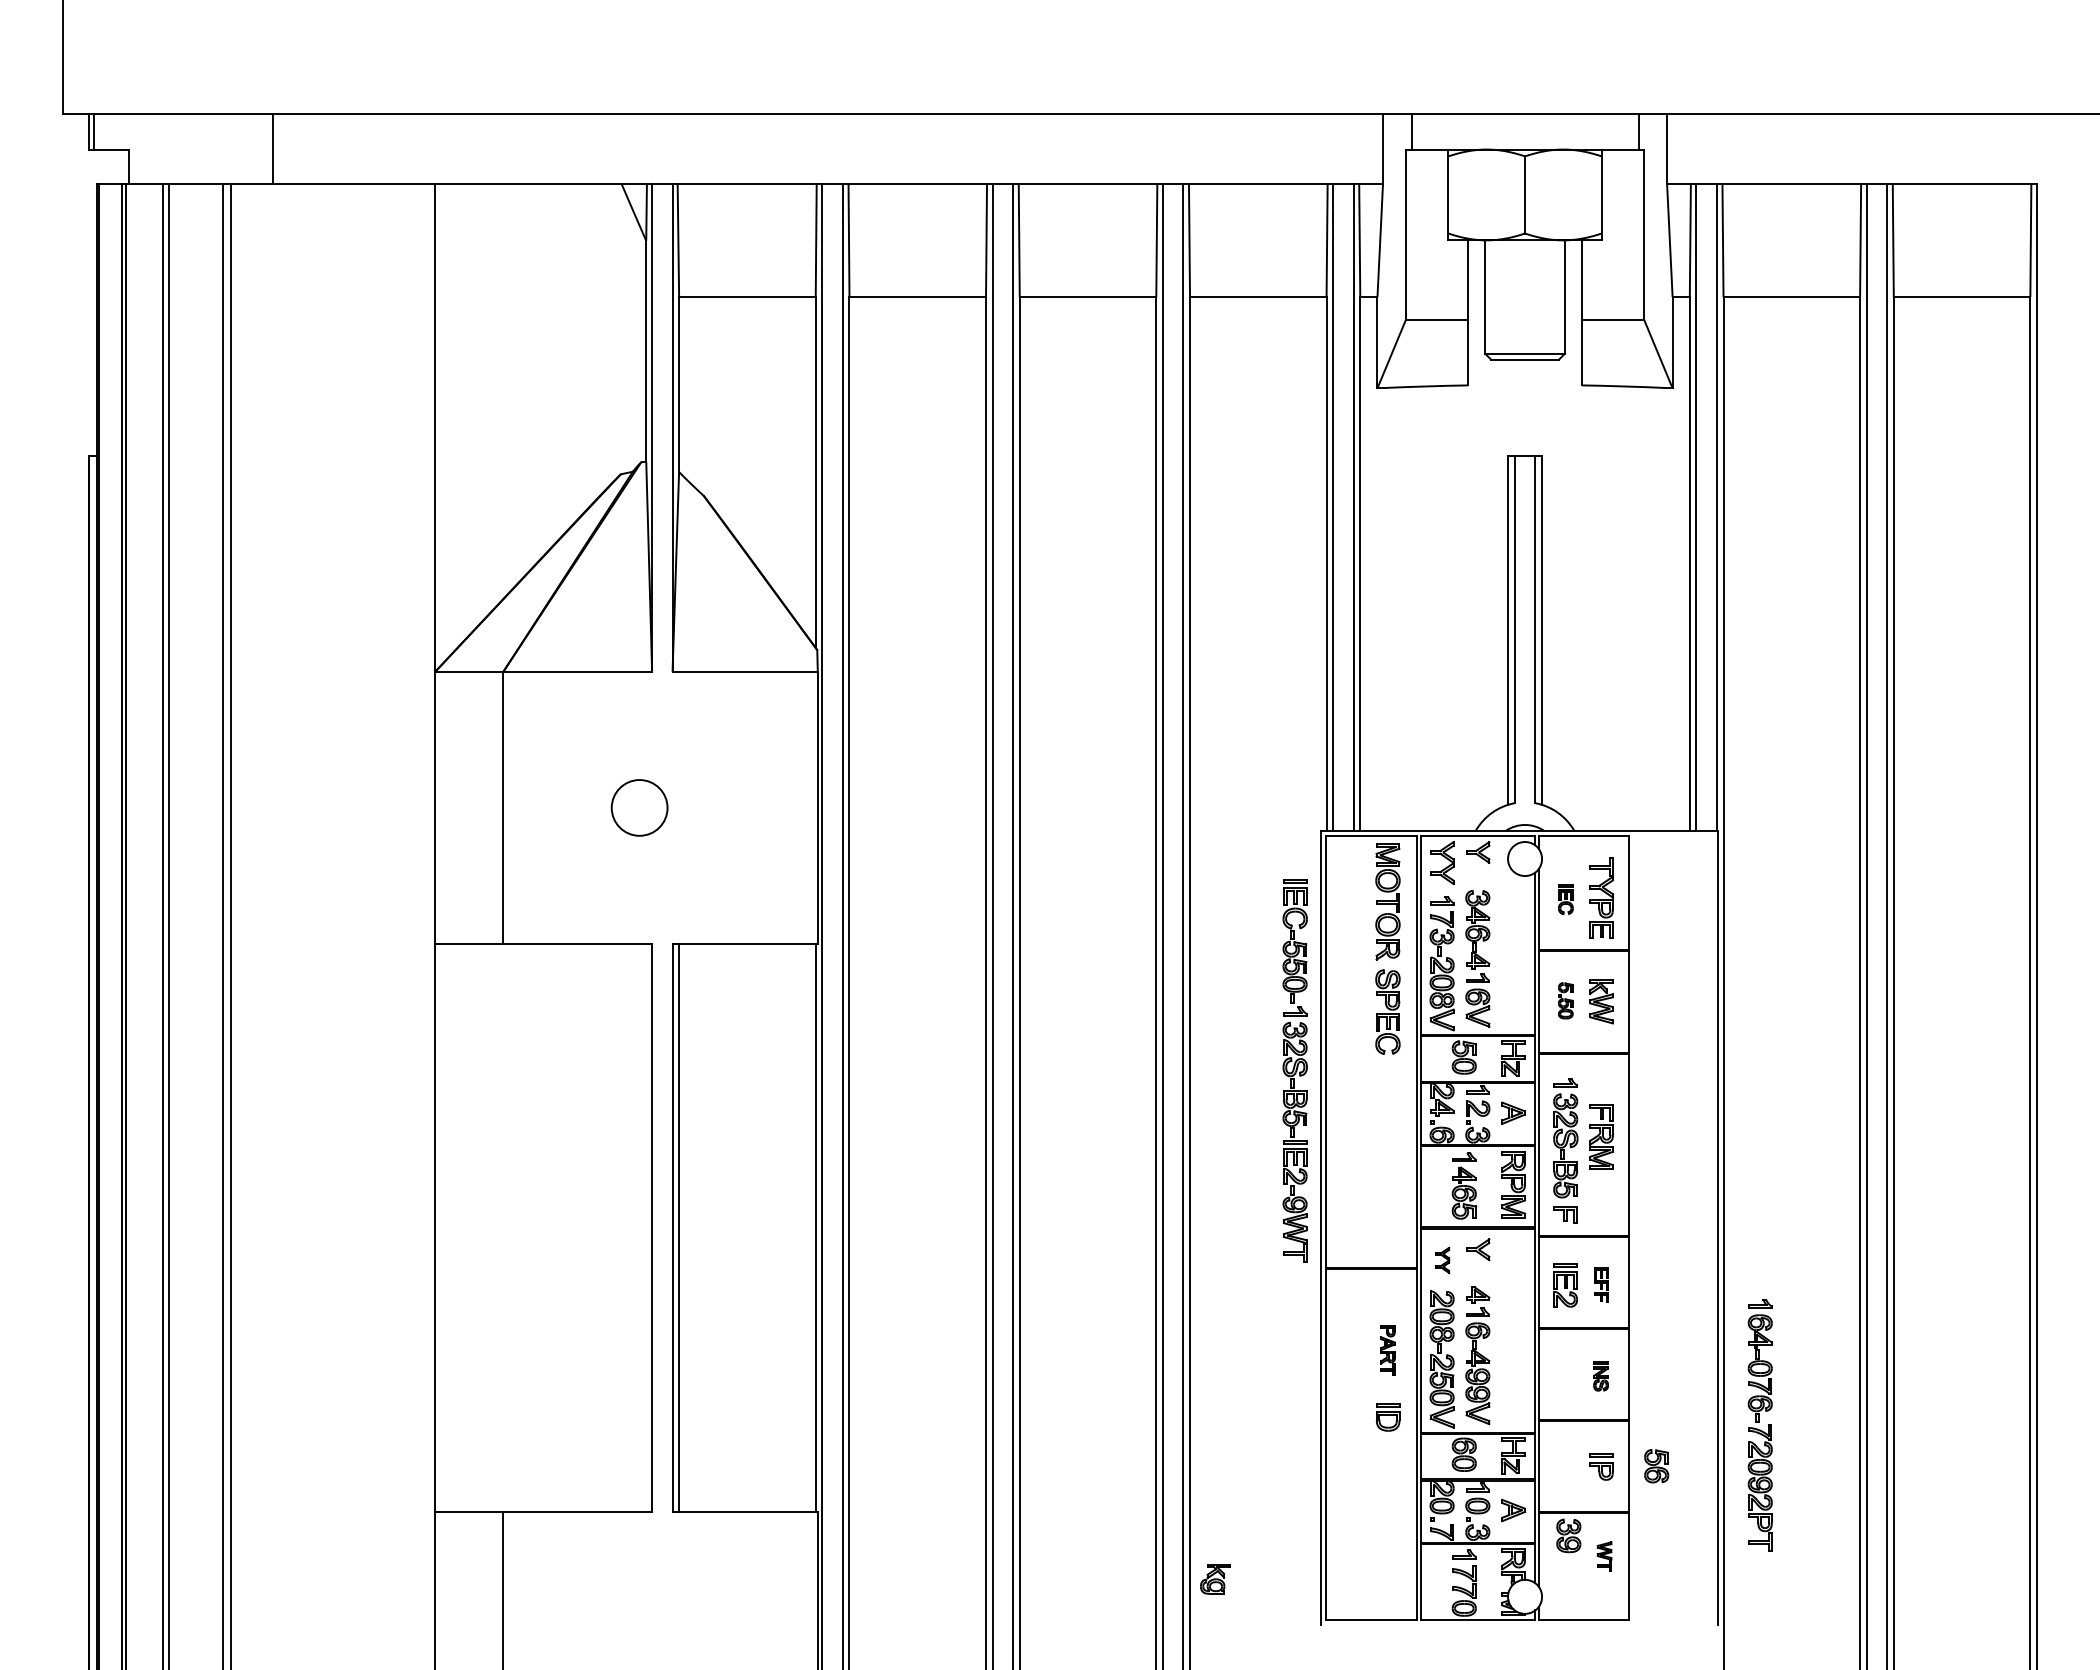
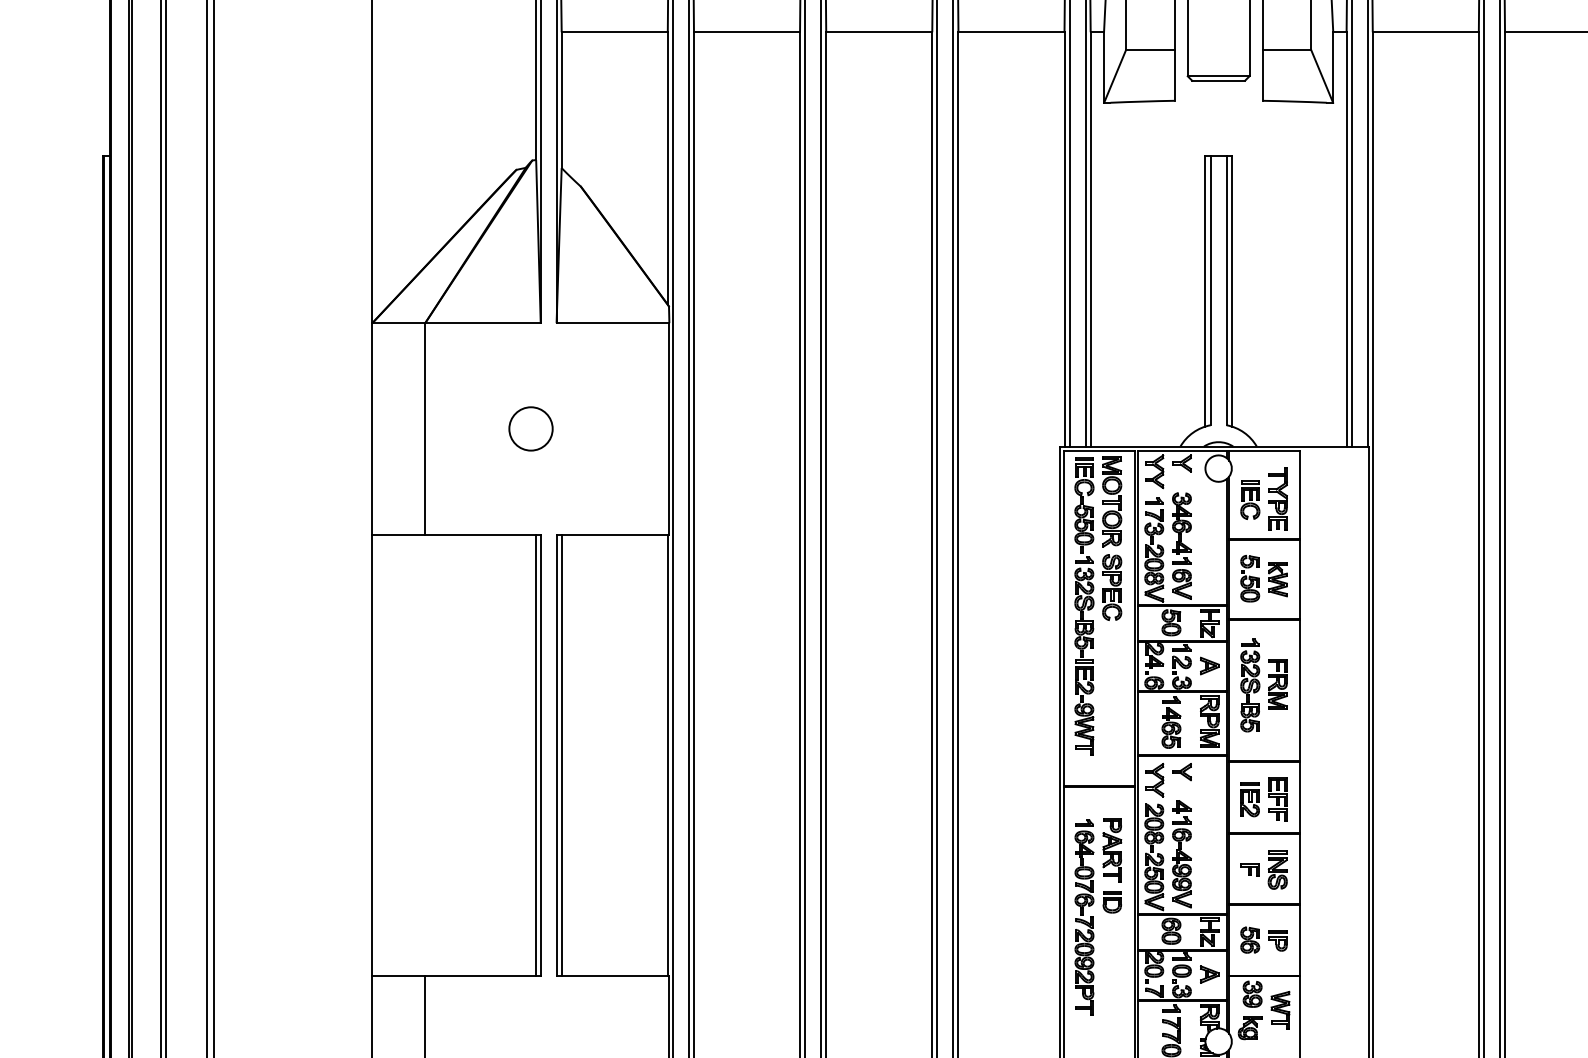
part: (1565, 899) -> (1250, 500), size x1.67
part: (1565, 1000) -> (1250, 578), size x1.67
part: (1294, 1070) -> (1083, 605), moved
part: (1565, 1214) -> (1250, 869), moved
line: (646, 1227) -> (536, 754), added
part: (1442, 1260) -> (1154, 780), size x1.67
part: (1601, 1284) -> (1278, 799), size x1.67
part: (1387, 1350) -> (1111, 850), size x1.67
part: (1600, 1376) -> (1277, 870), size x1.67
part: (1759, 1425) -> (1083, 917), moved
part: (1656, 1466) -> (1250, 940), moved
part: (1604, 1556) -> (1280, 1010), size x1.67
part: (1215, 1579) -> (1250, 1028), moved

